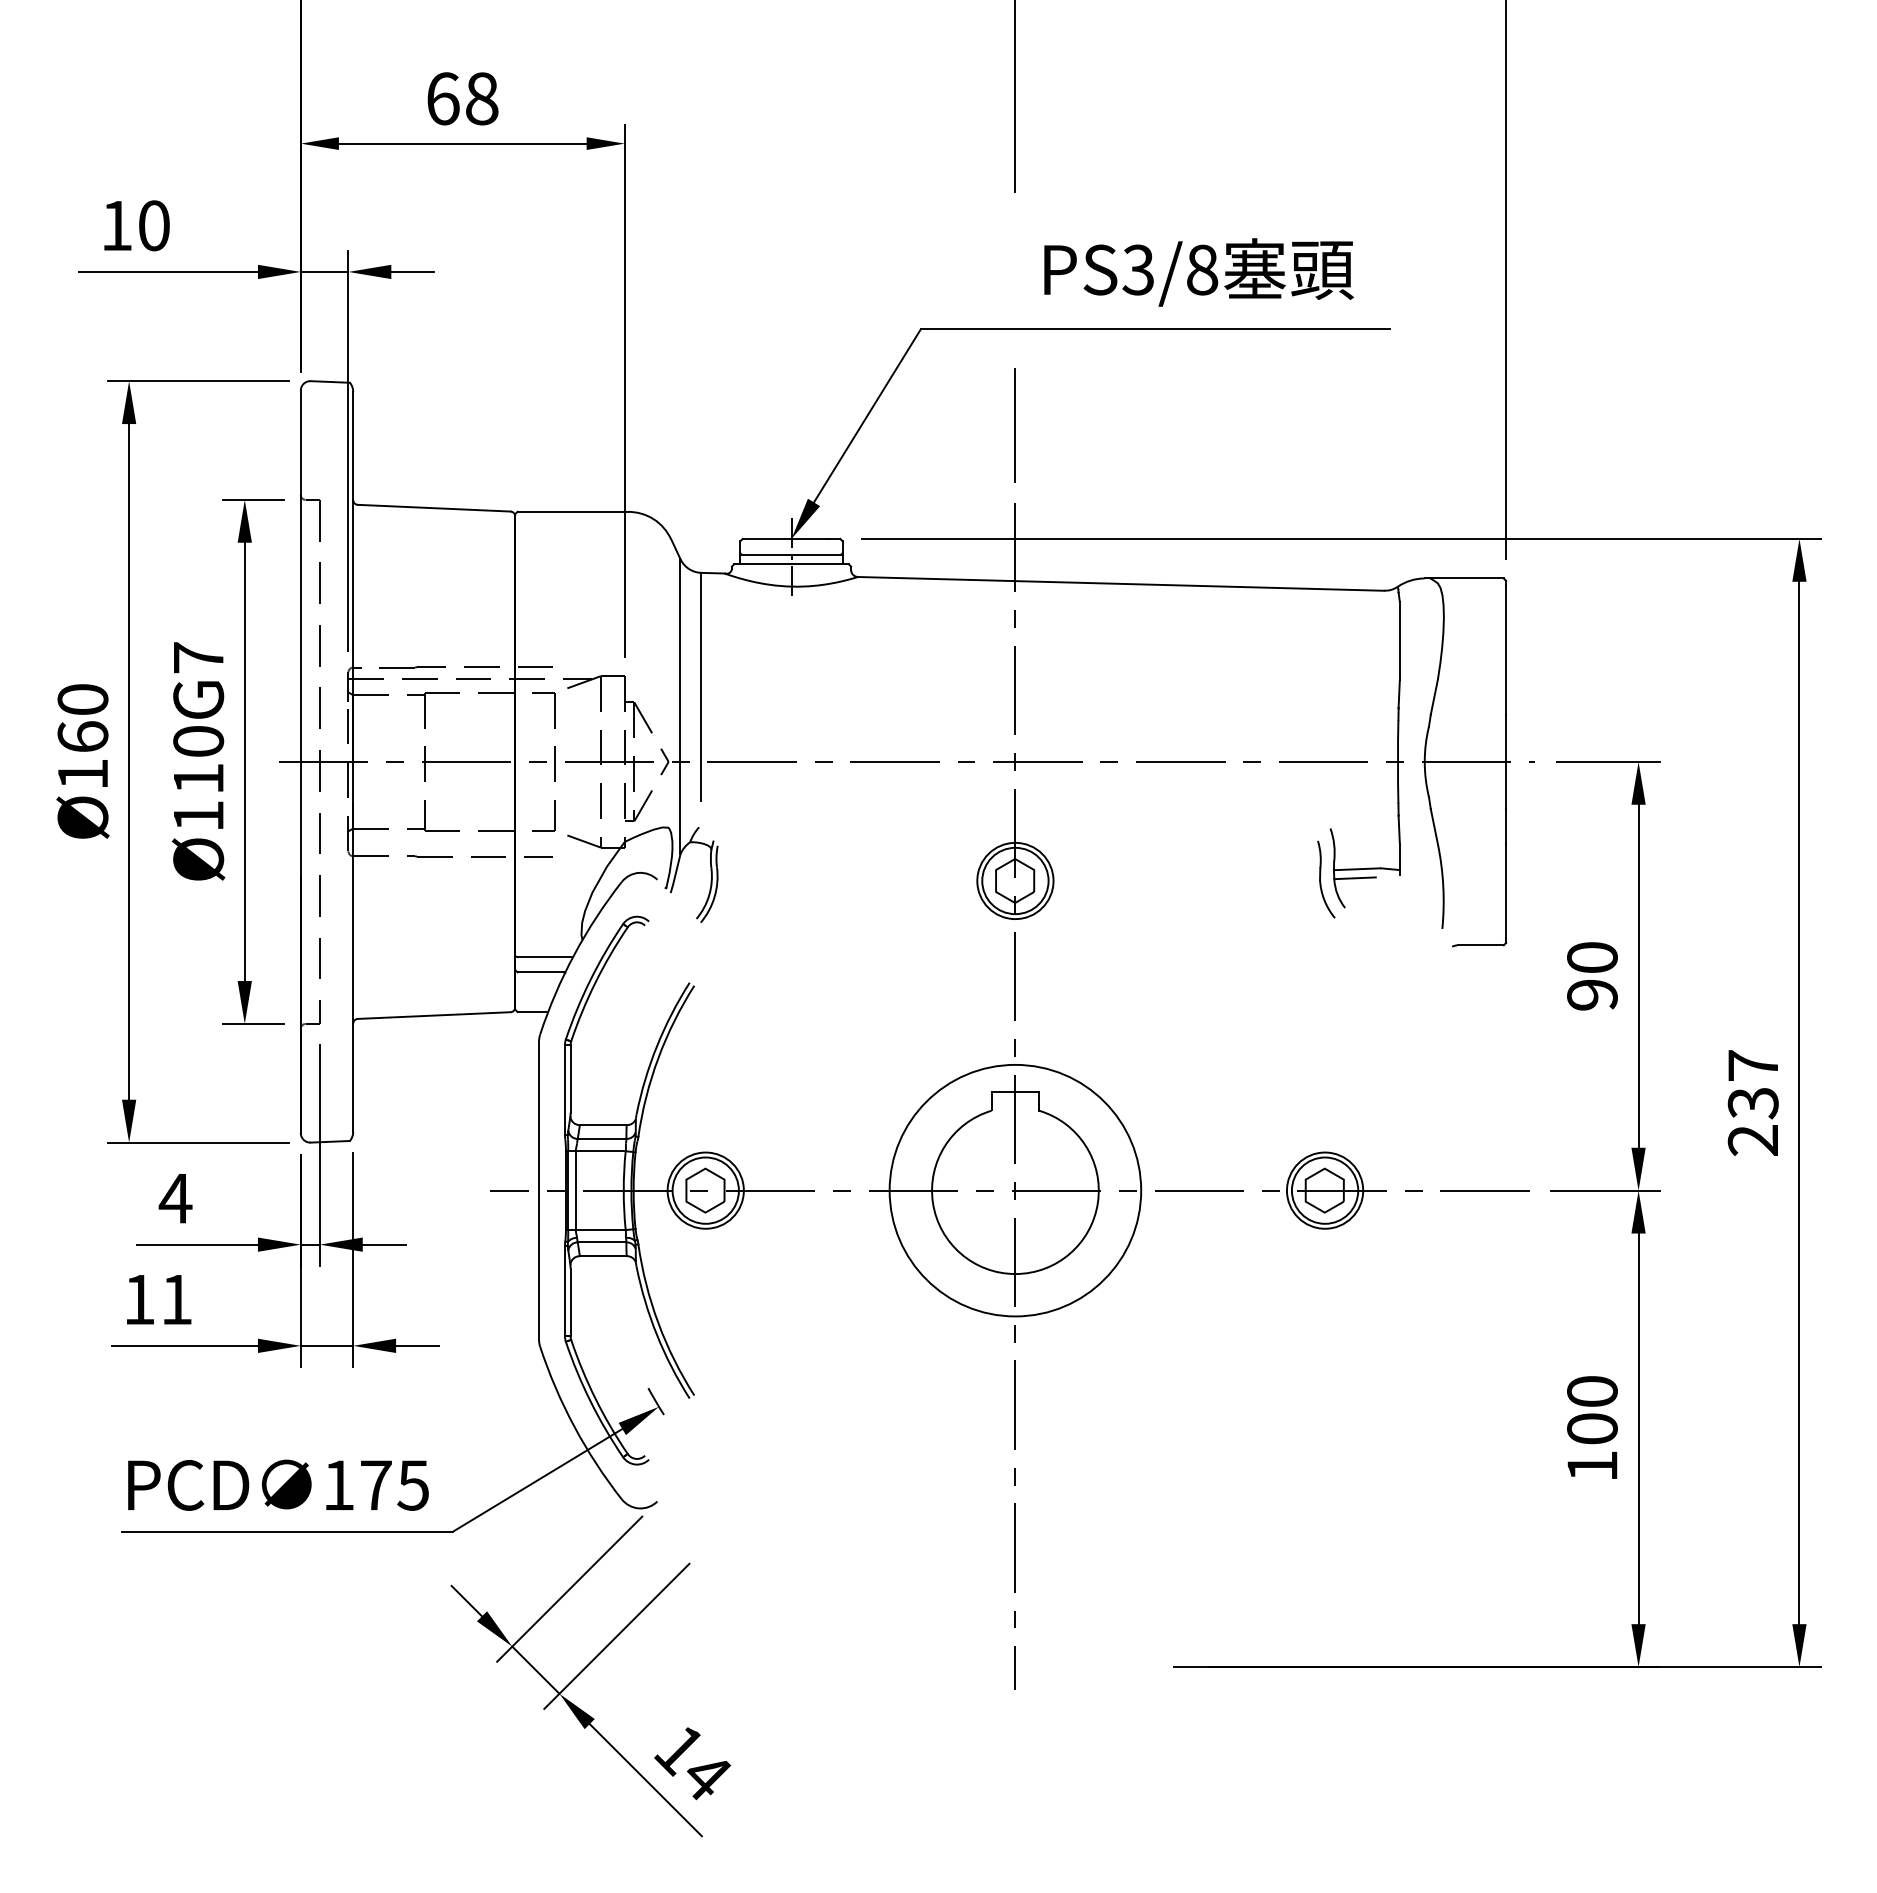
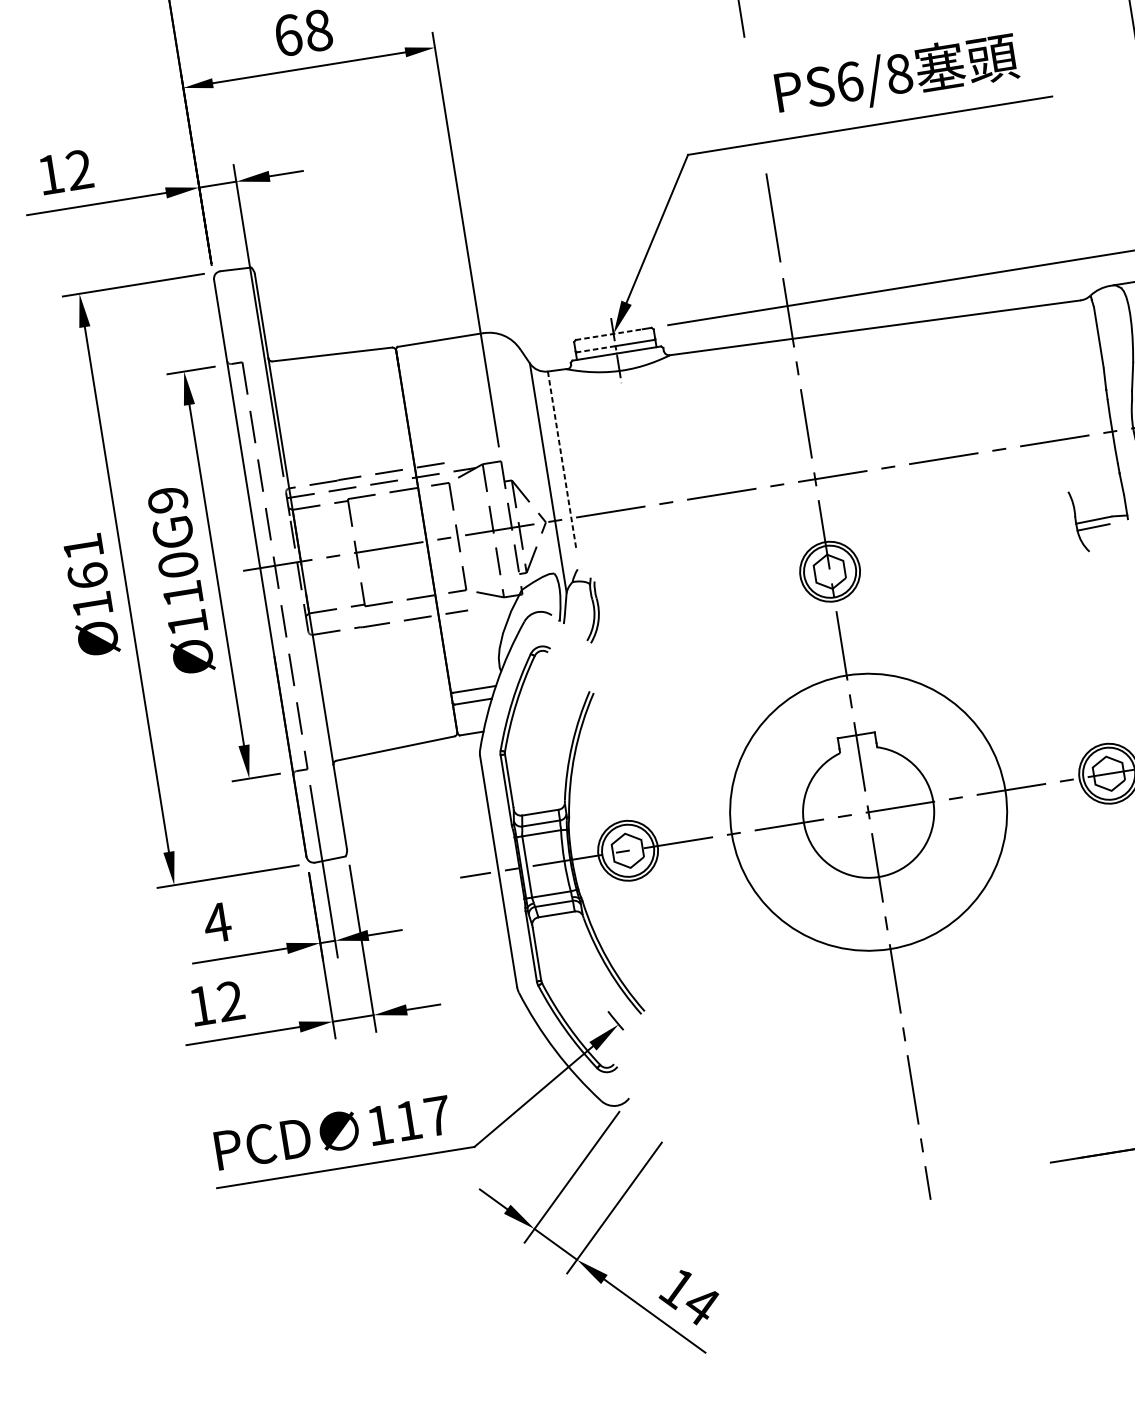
text: (153, 225) -> (79, 169), 10 -> 12
text: (1138, 269) -> (849, 81), PS3/8 -> PS6/8
line: (786, 538) -> (609, 334), solid -> dashed
line: (765, 554) -> (595, 349), solid -> dashed
text: (198, 657) -> (167, 499), Ø110G7 -> Ø110G9
line: (701, 687) -> (562, 460), solid -> dashed
text: (82, 699) -> (82, 546), Ø160 -> Ø161
part: (1326, 879) -> (1071, 531), removed
circle: (1015, 1190) -> (868, 812), size x1.4
text: (176, 1299) -> (230, 1001), 11 -> 12
text: (395, 1485) -> (423, 1118), 175 -> 117

